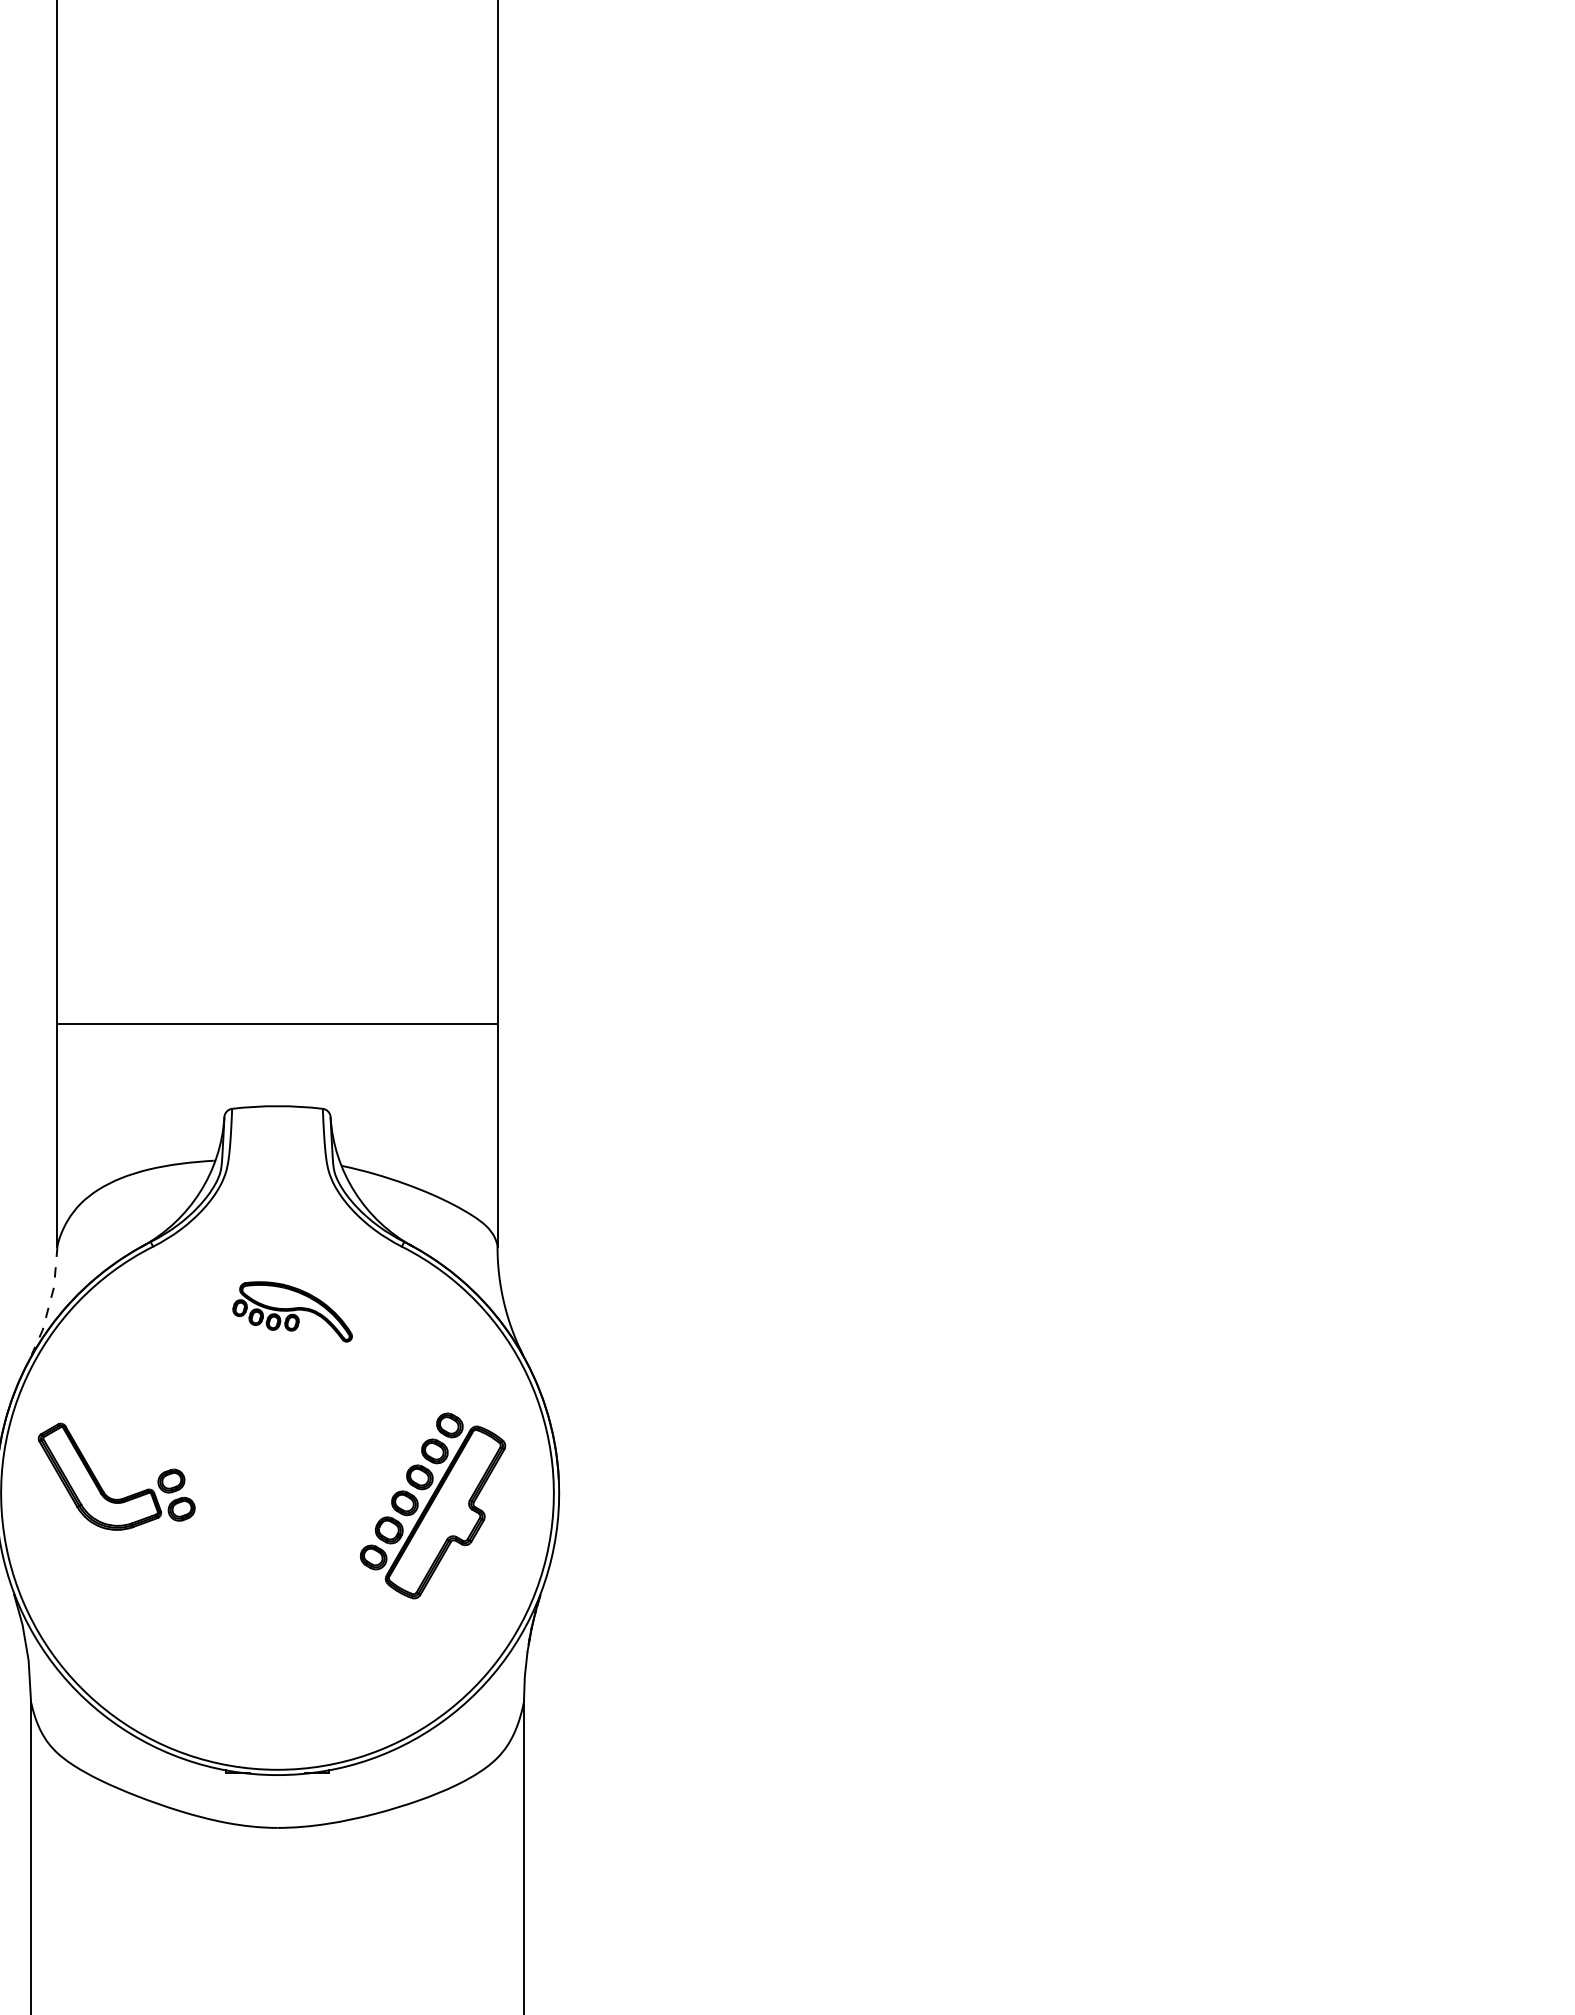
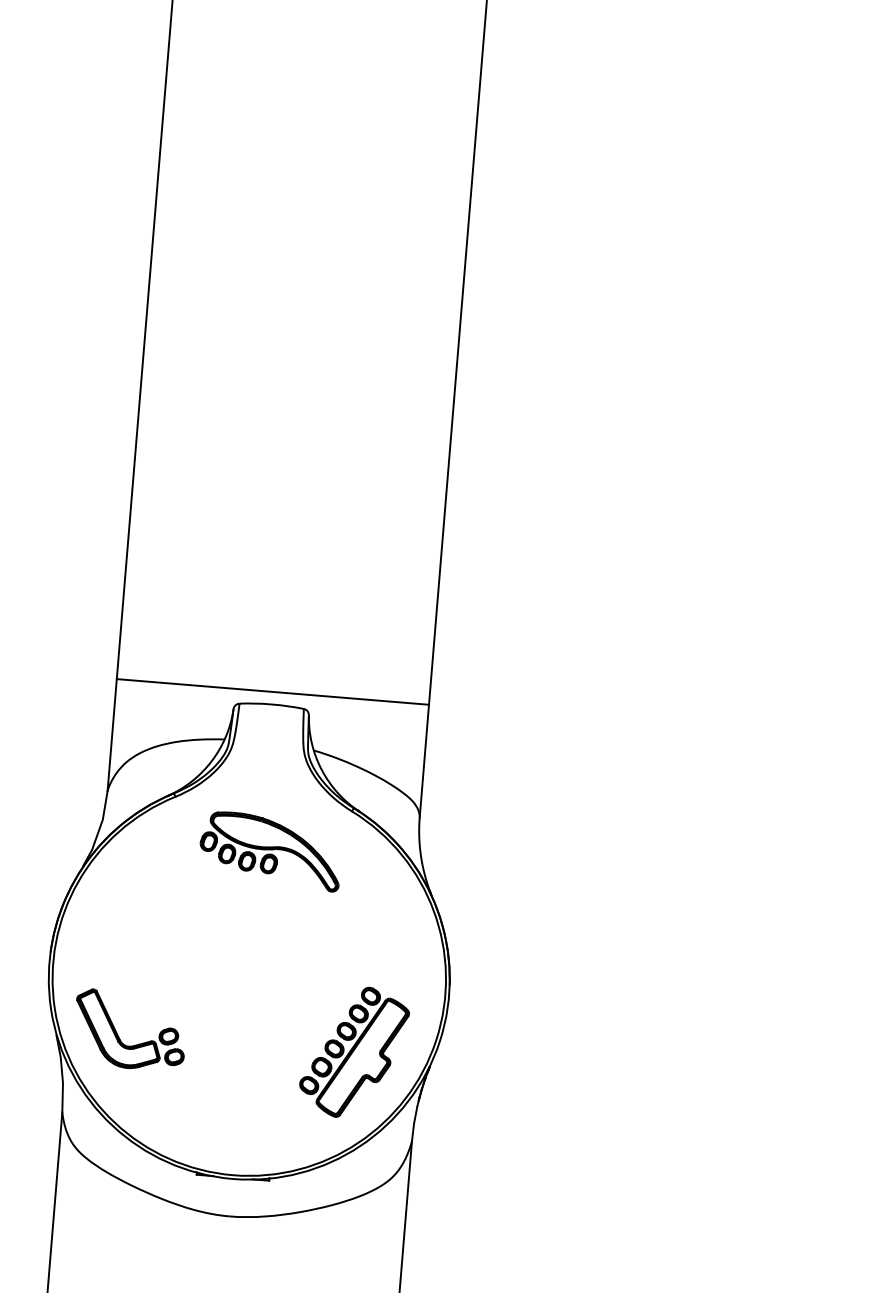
line: (277, 1023) -> (272, 691), moved
line: (50, 1302) -> (99, 830), dashed -> solid
part: (292, 1311) -> (270, 850), size x1.67
part: (100, 1484) -> (118, 1034), moved
part: (433, 1505) -> (354, 1052), moved

